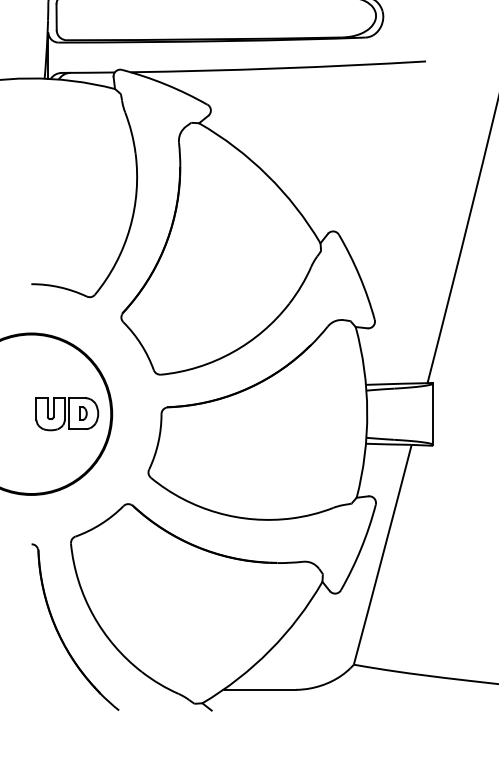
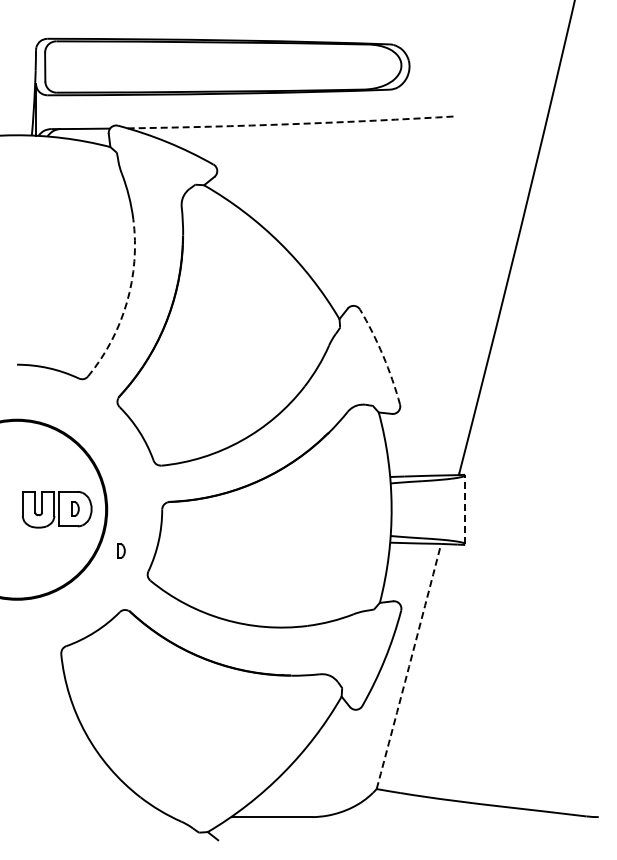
arc: (278, 68) -> (292, 124), solid -> dashed
arc: (129, 228) -> (126, 302), solid -> dashed
arc: (359, 275) -> (383, 355), solid -> dashed
line: (433, 414) -> (465, 509), solid -> dashed
part: (125, 450) -> (121, 550), added
arc: (383, 554) -> (409, 666), solid -> dashed
part: (60, 634) -> (49, 755), removed

